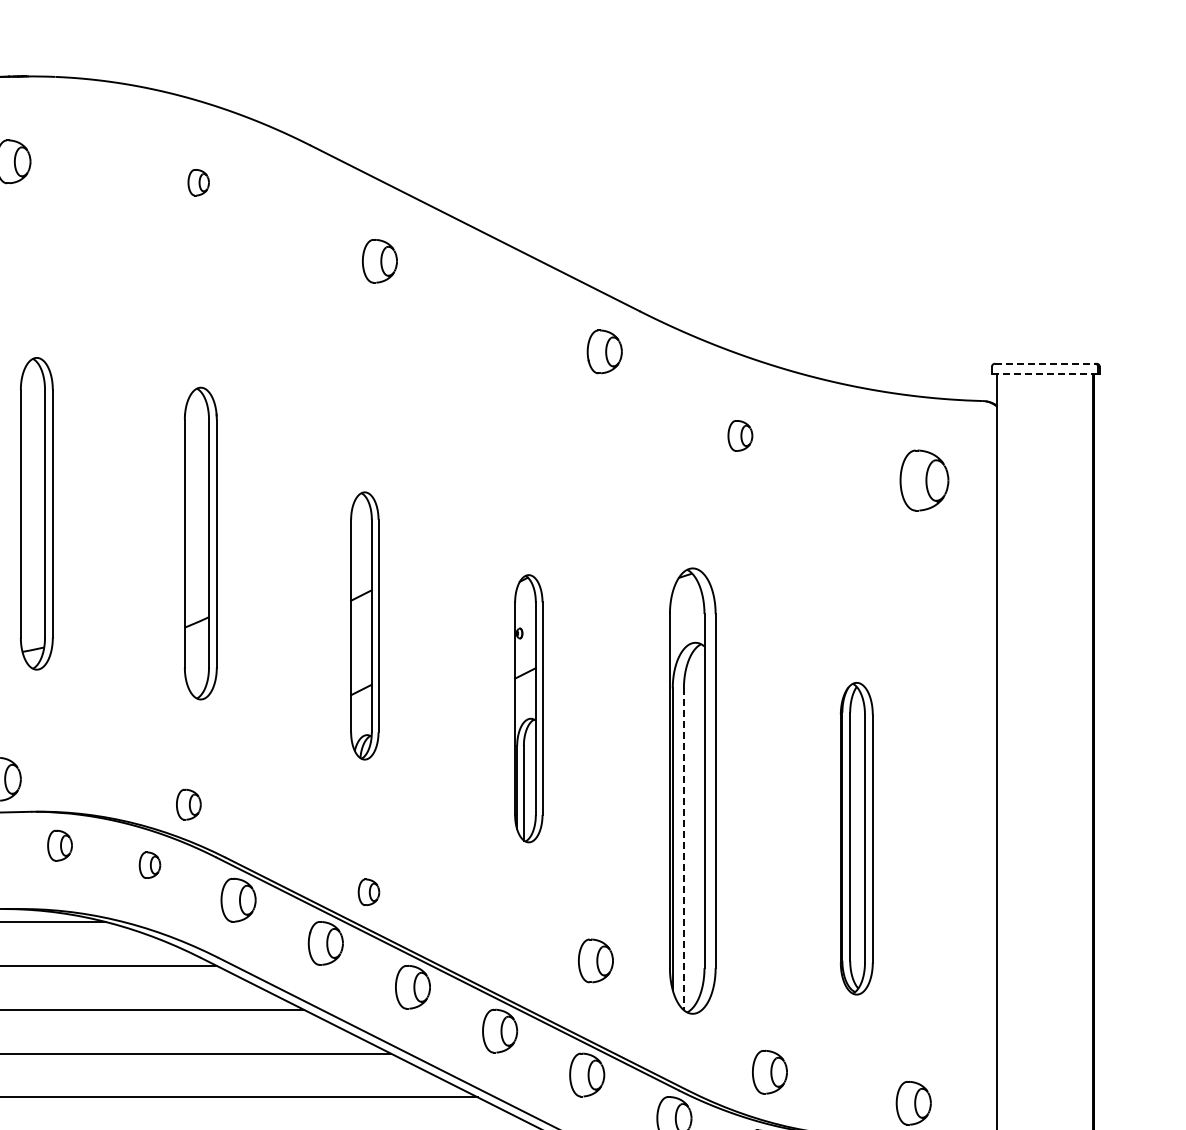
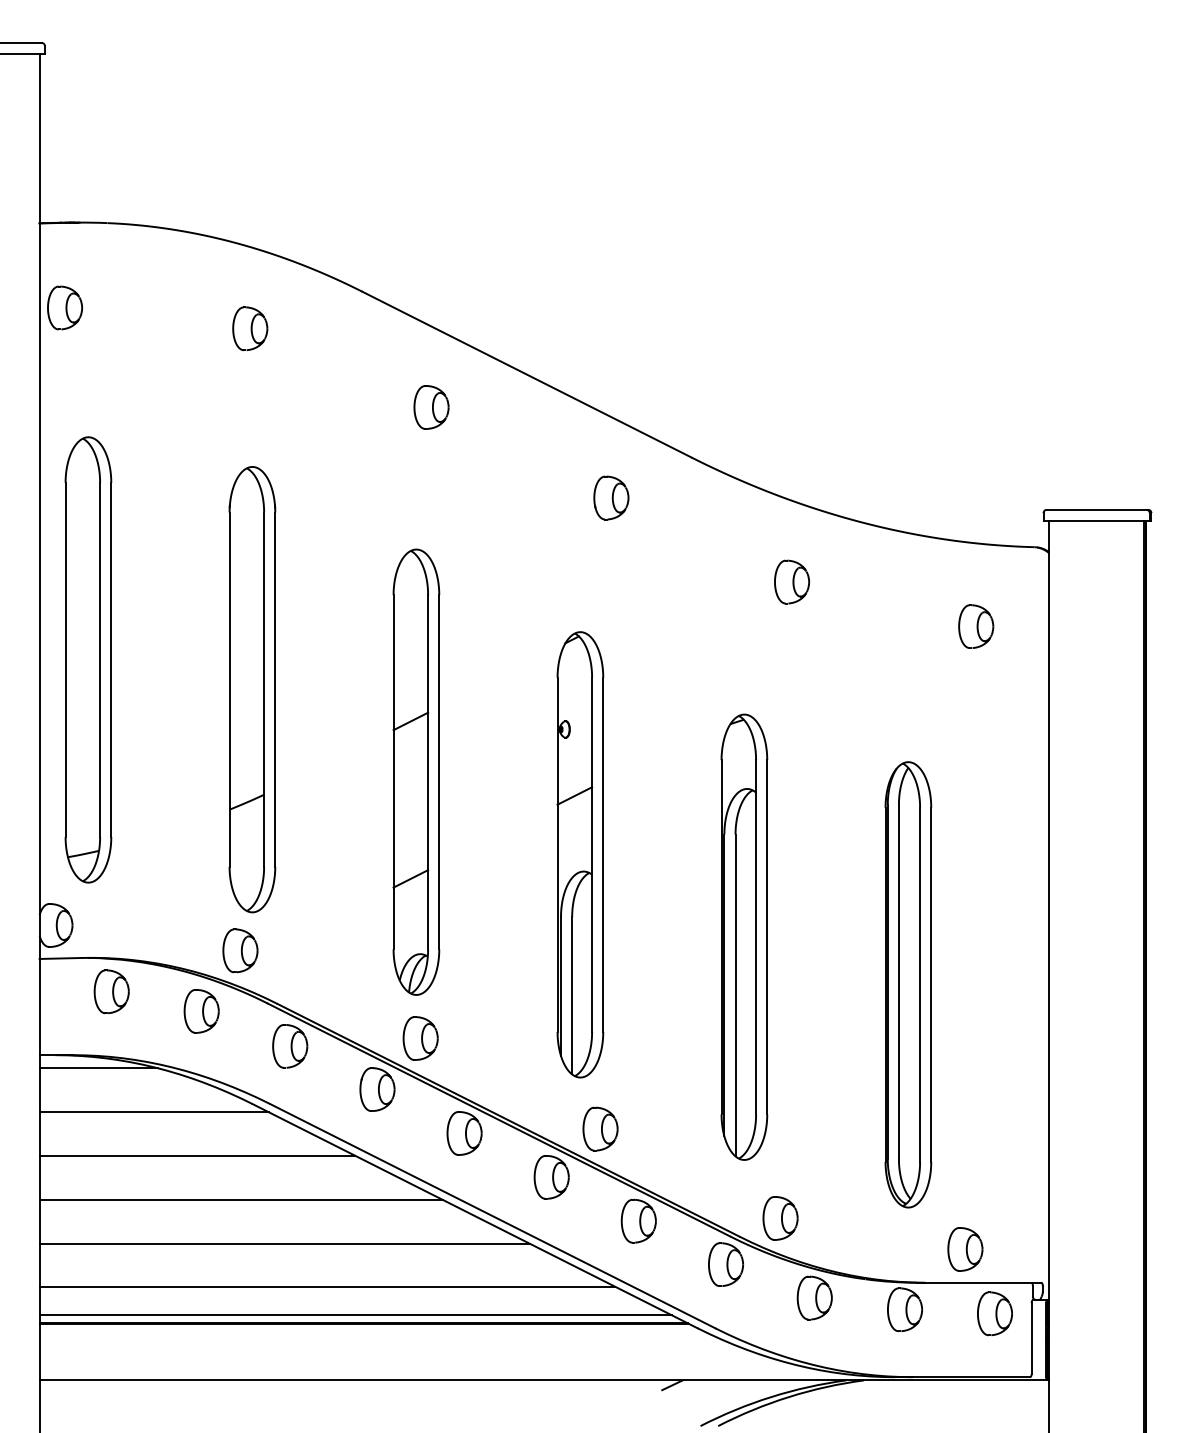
part: (198, 182) -> (250, 328), size x1.67
part: (604, 351) -> (611, 497), moved
line: (1044, 363) -> (1096, 509), dashed -> solid
line: (1045, 374) -> (1097, 520), dashed -> solid
part: (739, 435) -> (791, 581), size x1.43
part: (924, 480) -> (976, 626), size x0.71
part: (36, 513) -> (88, 659), size x1.43
part: (200, 543) -> (252, 689), size x1.43
part: (364, 625) -> (416, 771), size x1.67
part: (528, 708) -> (580, 854), size x1.67
part: (188, 804) -> (240, 950), size x1.43
part: (856, 838) -> (908, 984), size x1.43
part: (59, 845) -> (111, 991), size x1.43
line: (683, 849) -> (735, 995), dashed -> solid
part: (149, 865) -> (201, 1011), size x1.67
part: (368, 892) -> (420, 1038), size x1.67
part: (595, 960) -> (600, 1128), moved
part: (769, 1072) -> (780, 1218), moved

